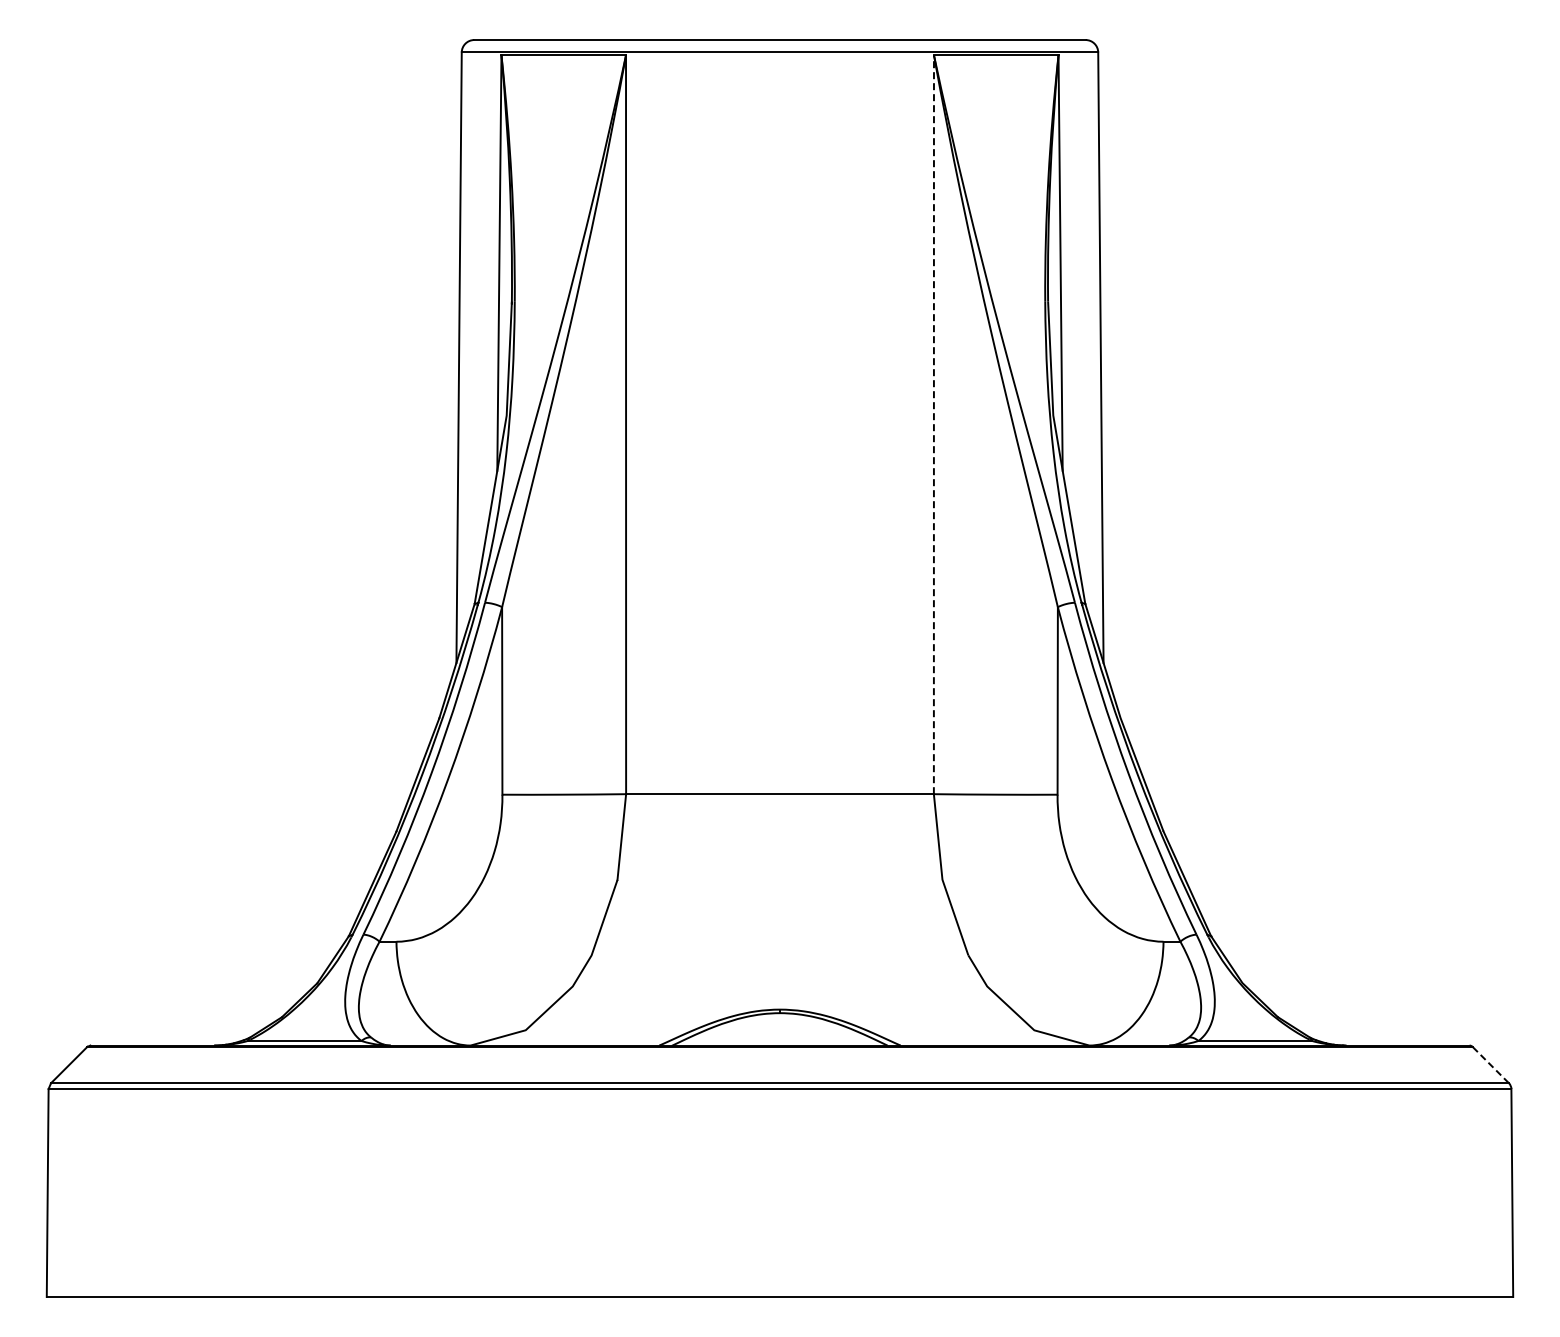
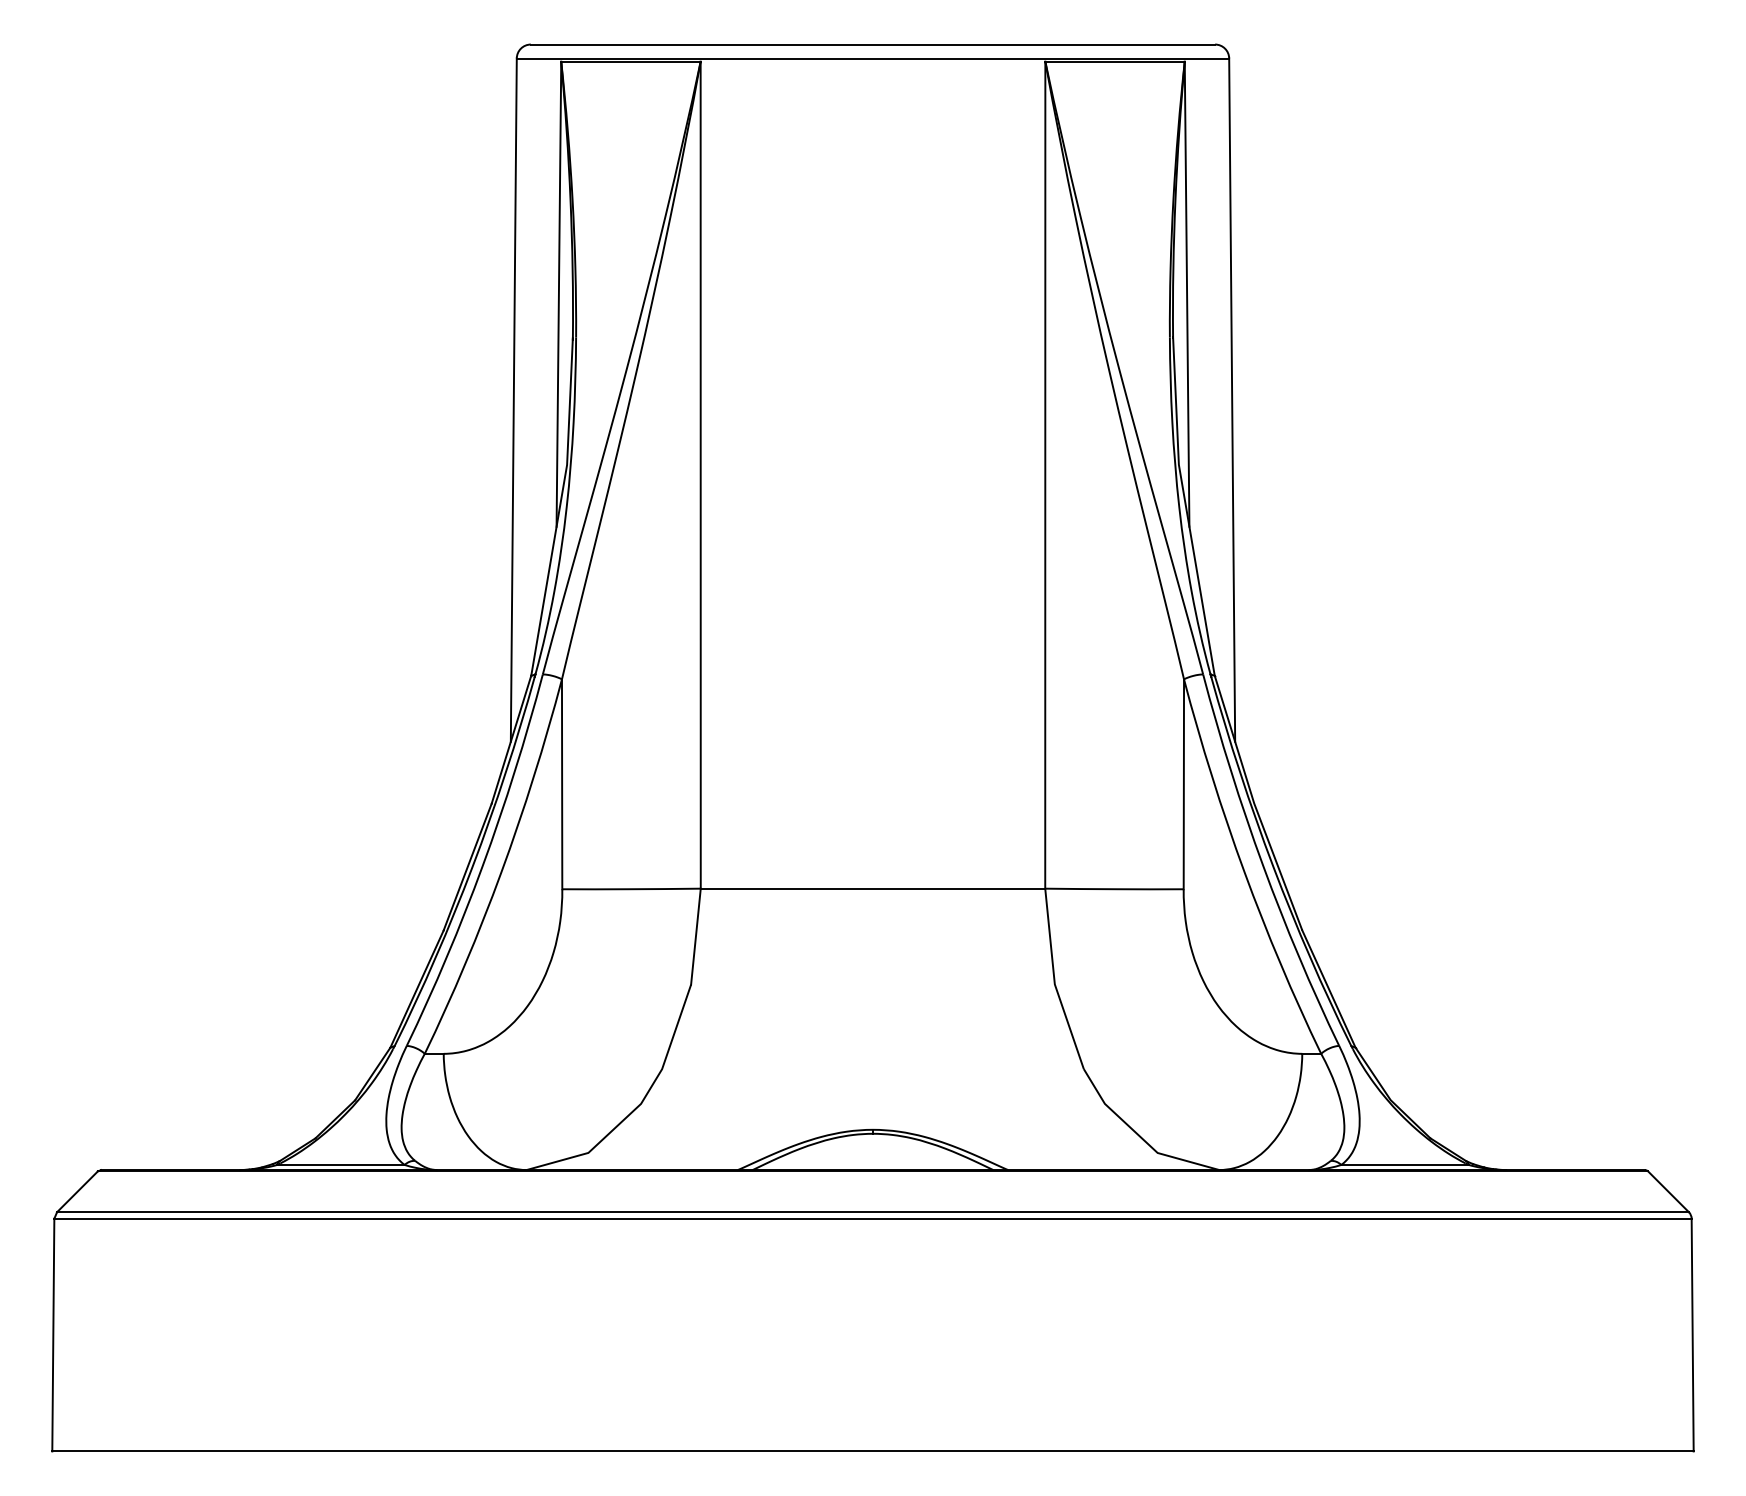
line: (933, 424) -> (1044, 474), dashed -> solid
line: (1490, 1065) -> (1668, 1192), dashed -> solid

